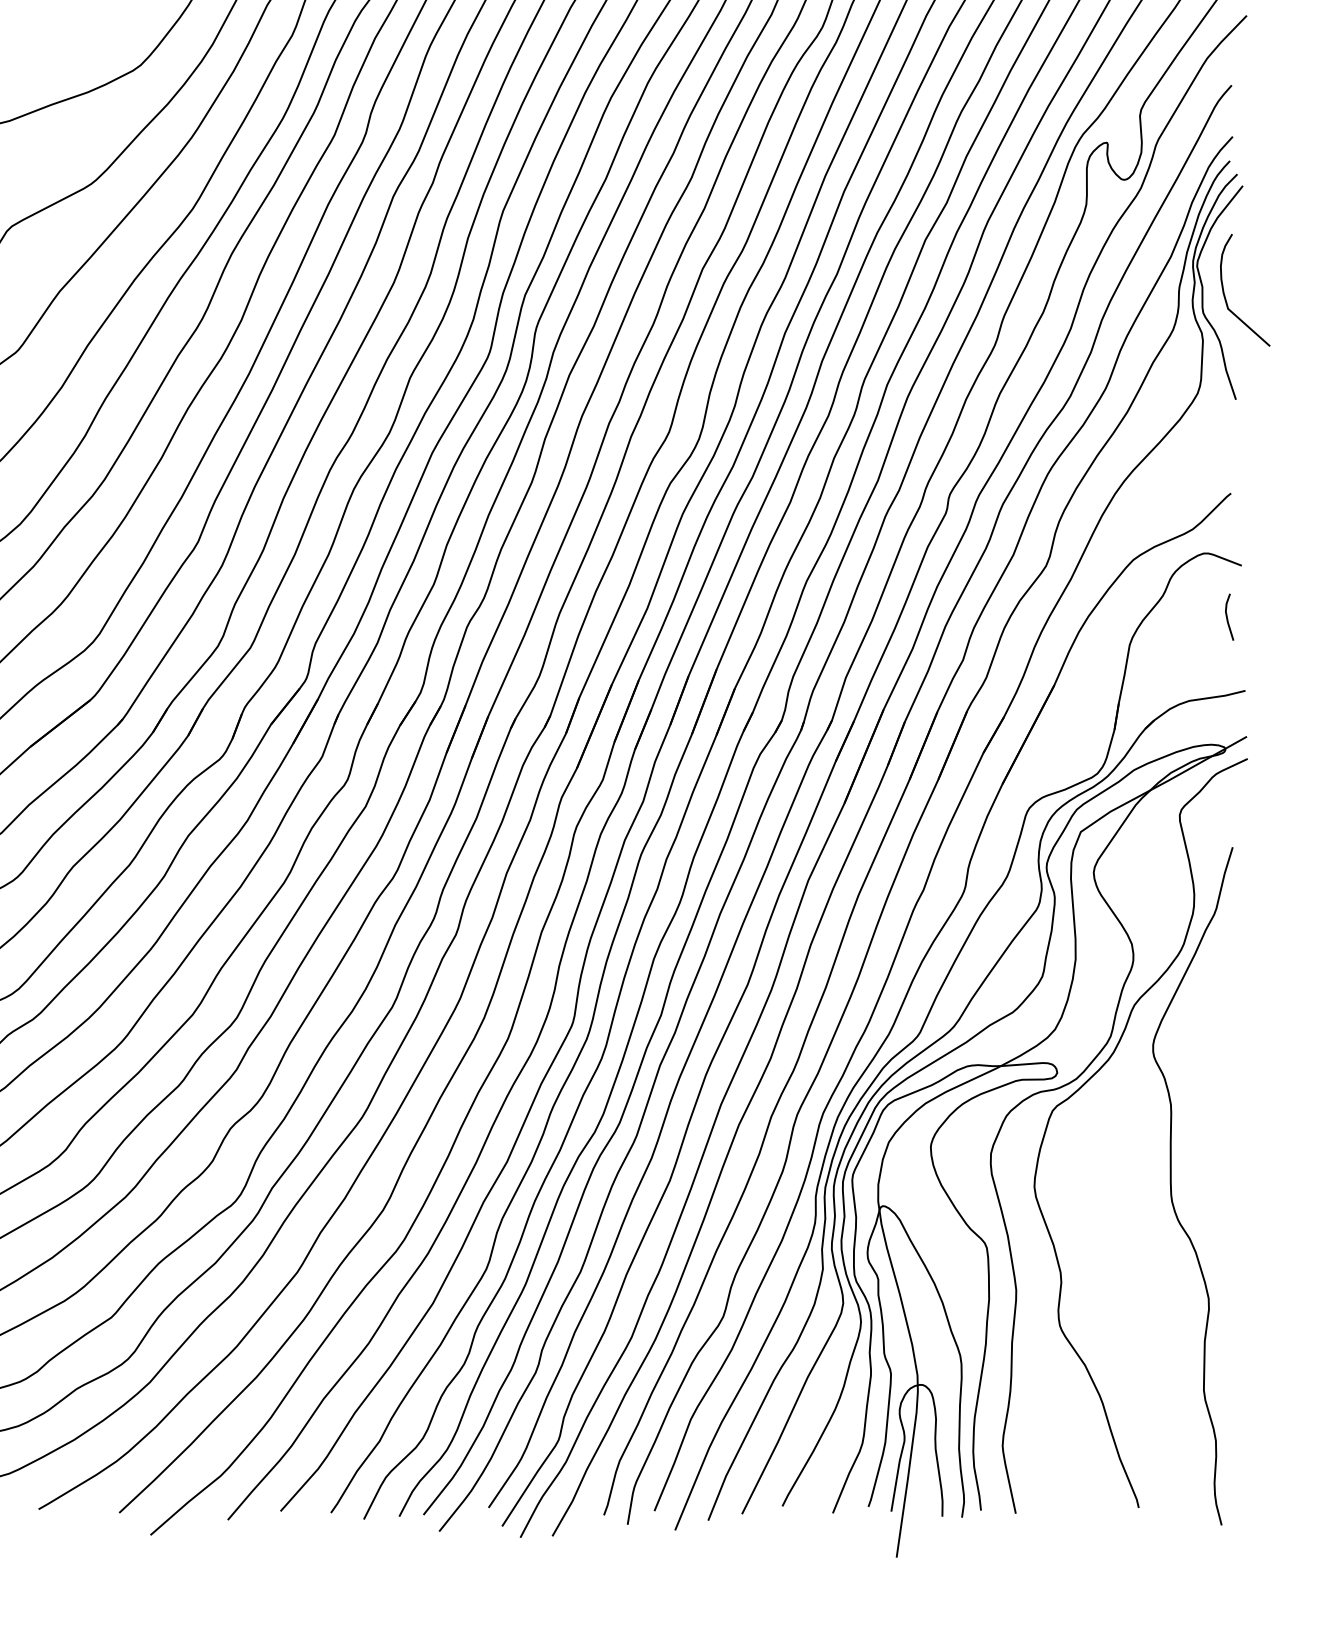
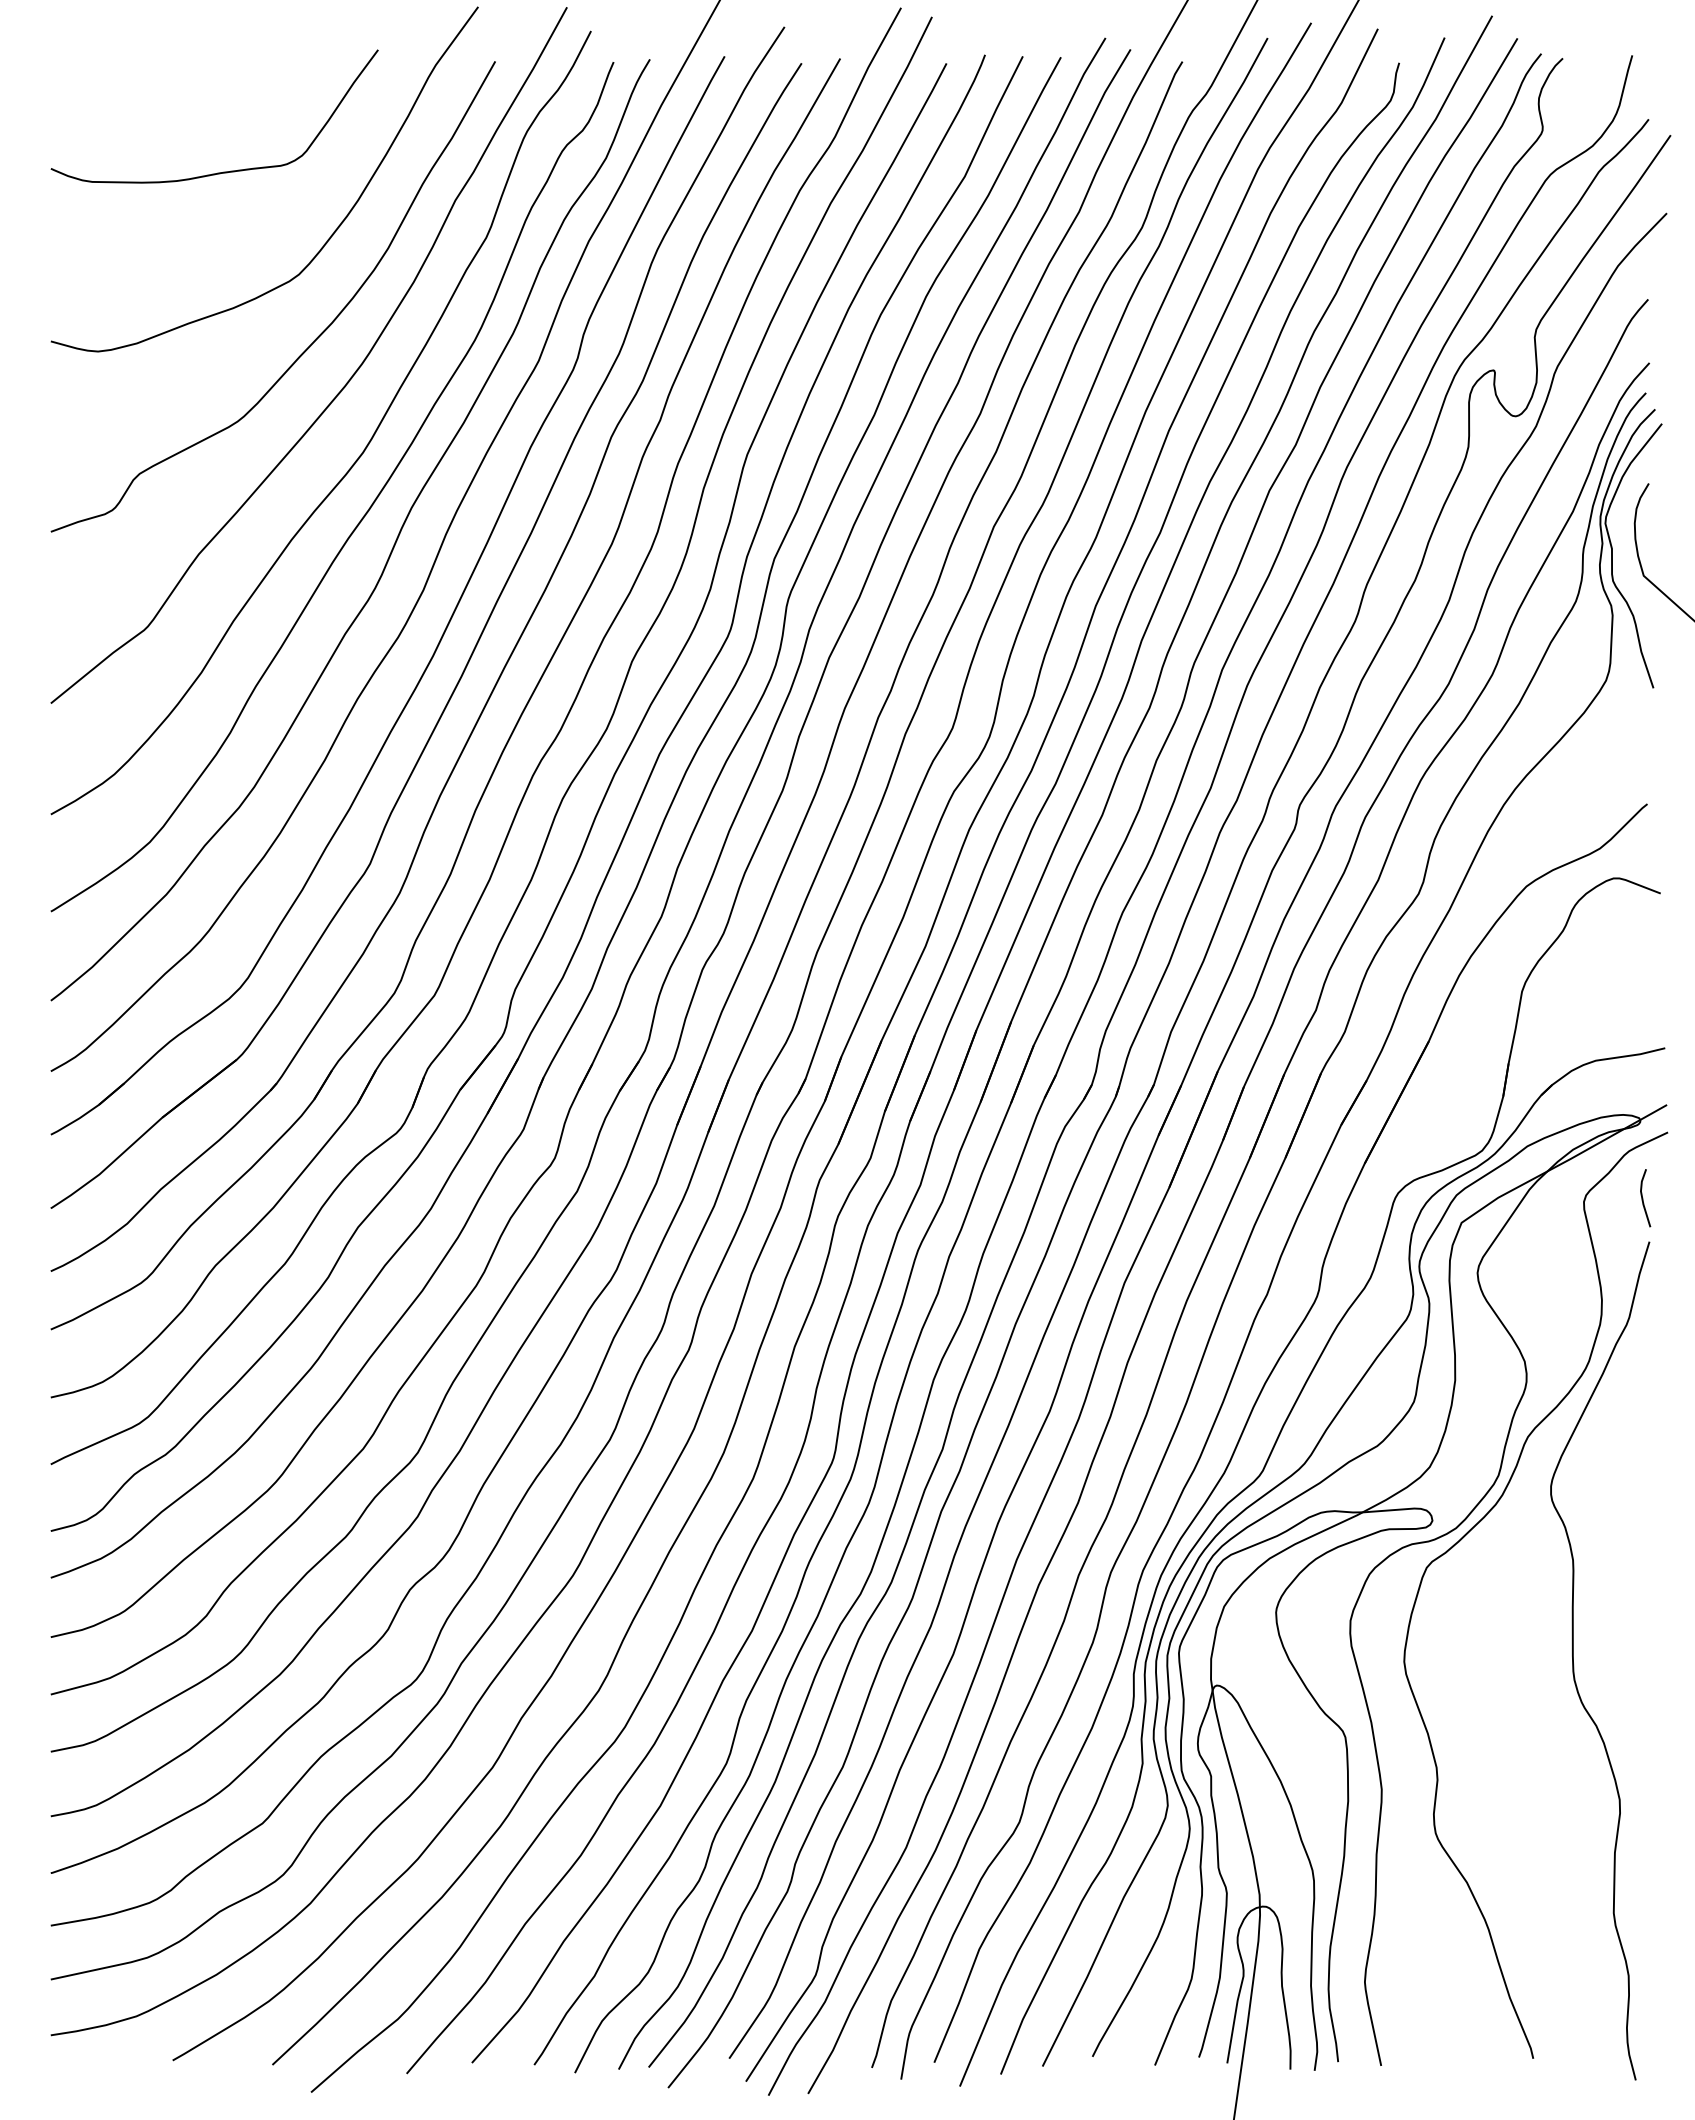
line: (1227, 617) -> (1643, 1198), moved

